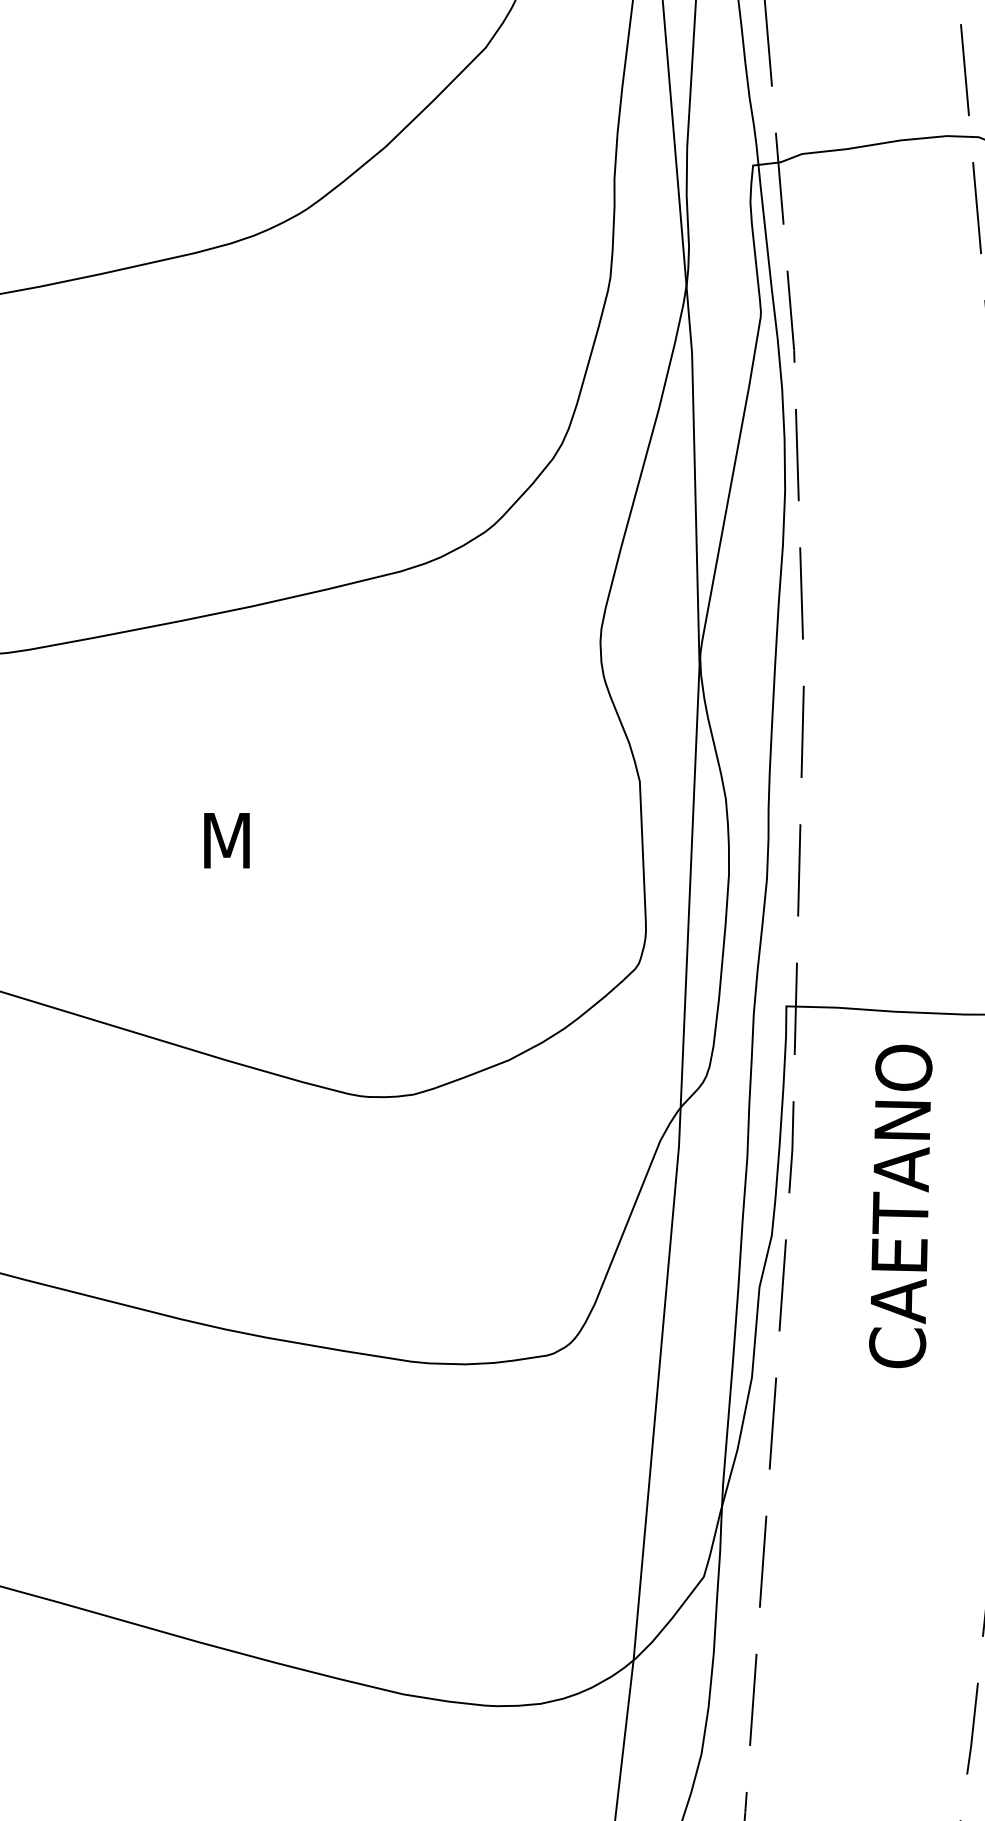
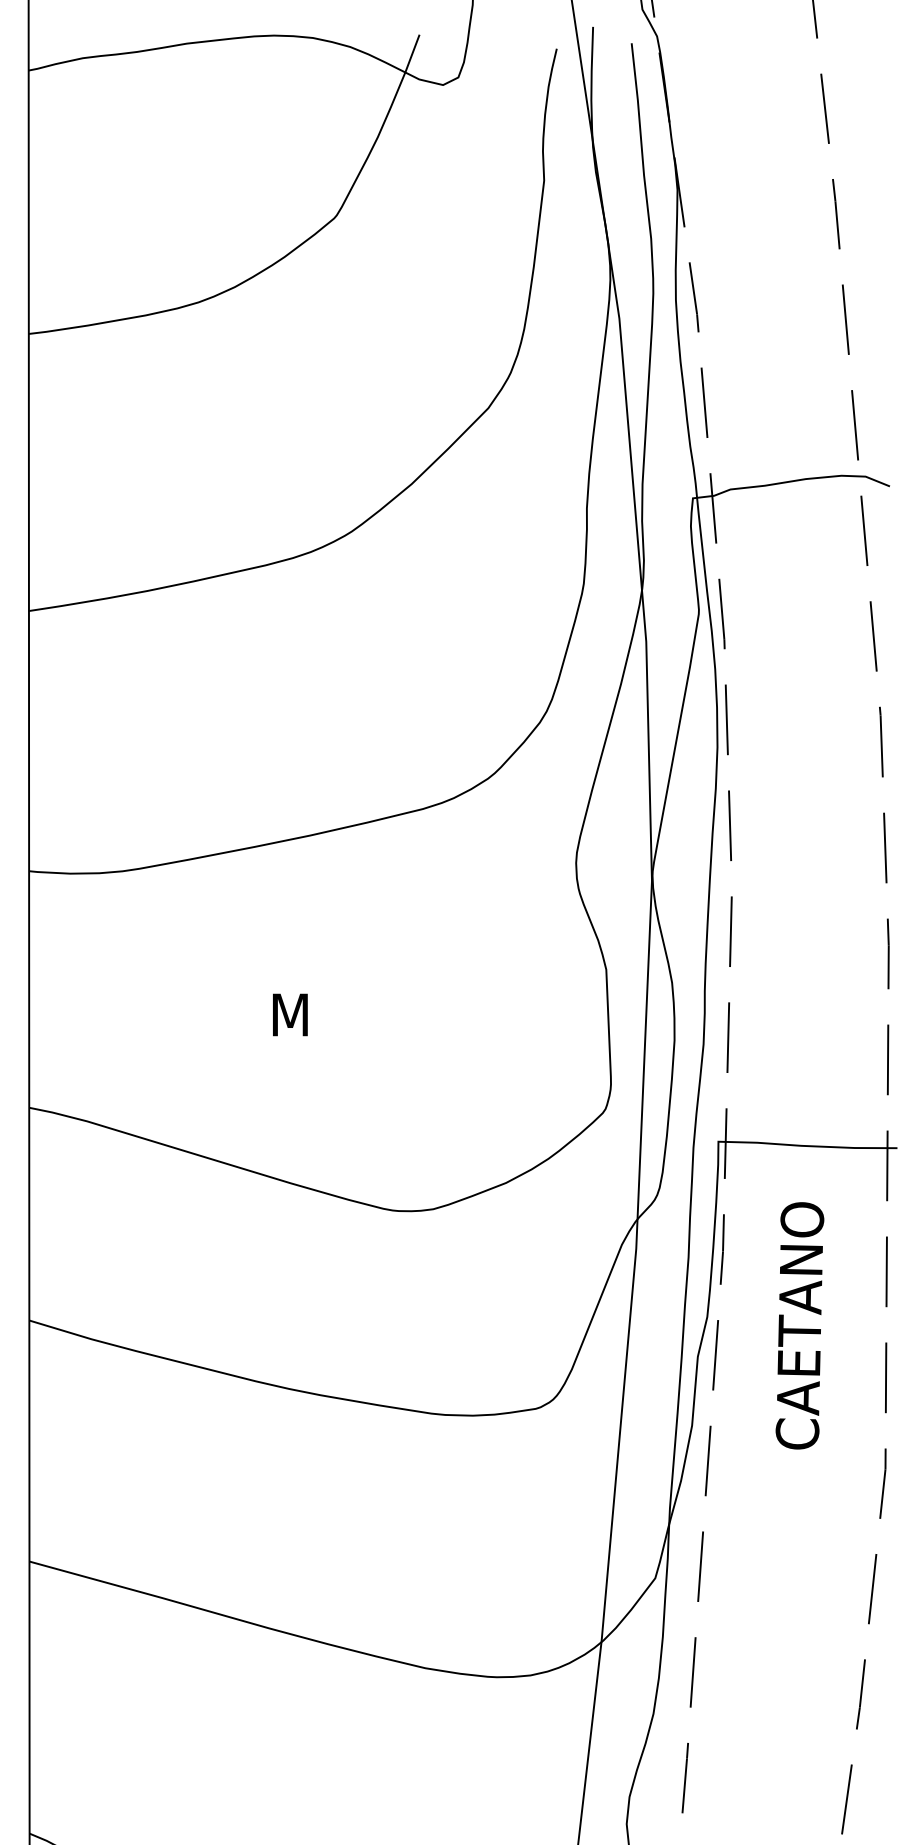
text: (900, 1205) -> (799, 1325), moved

